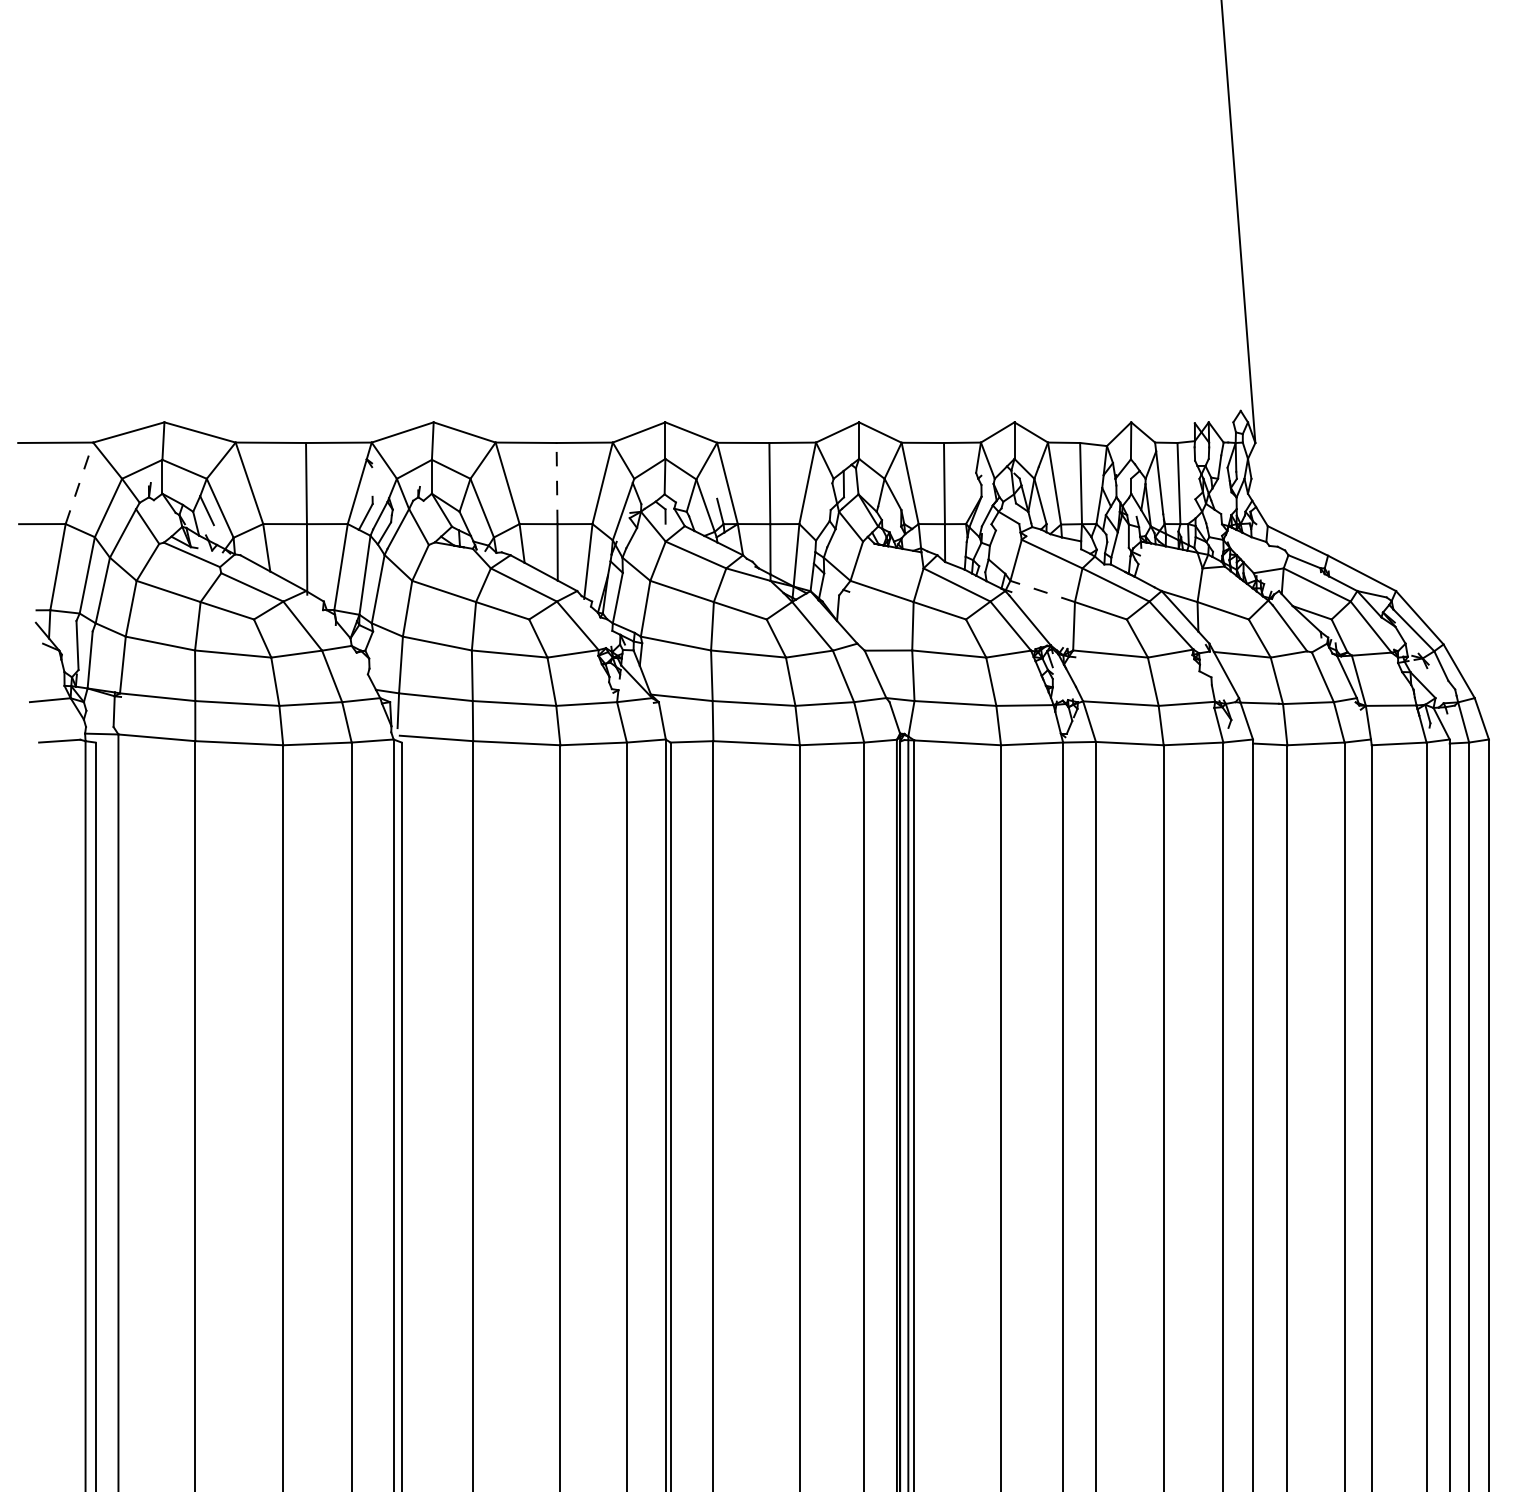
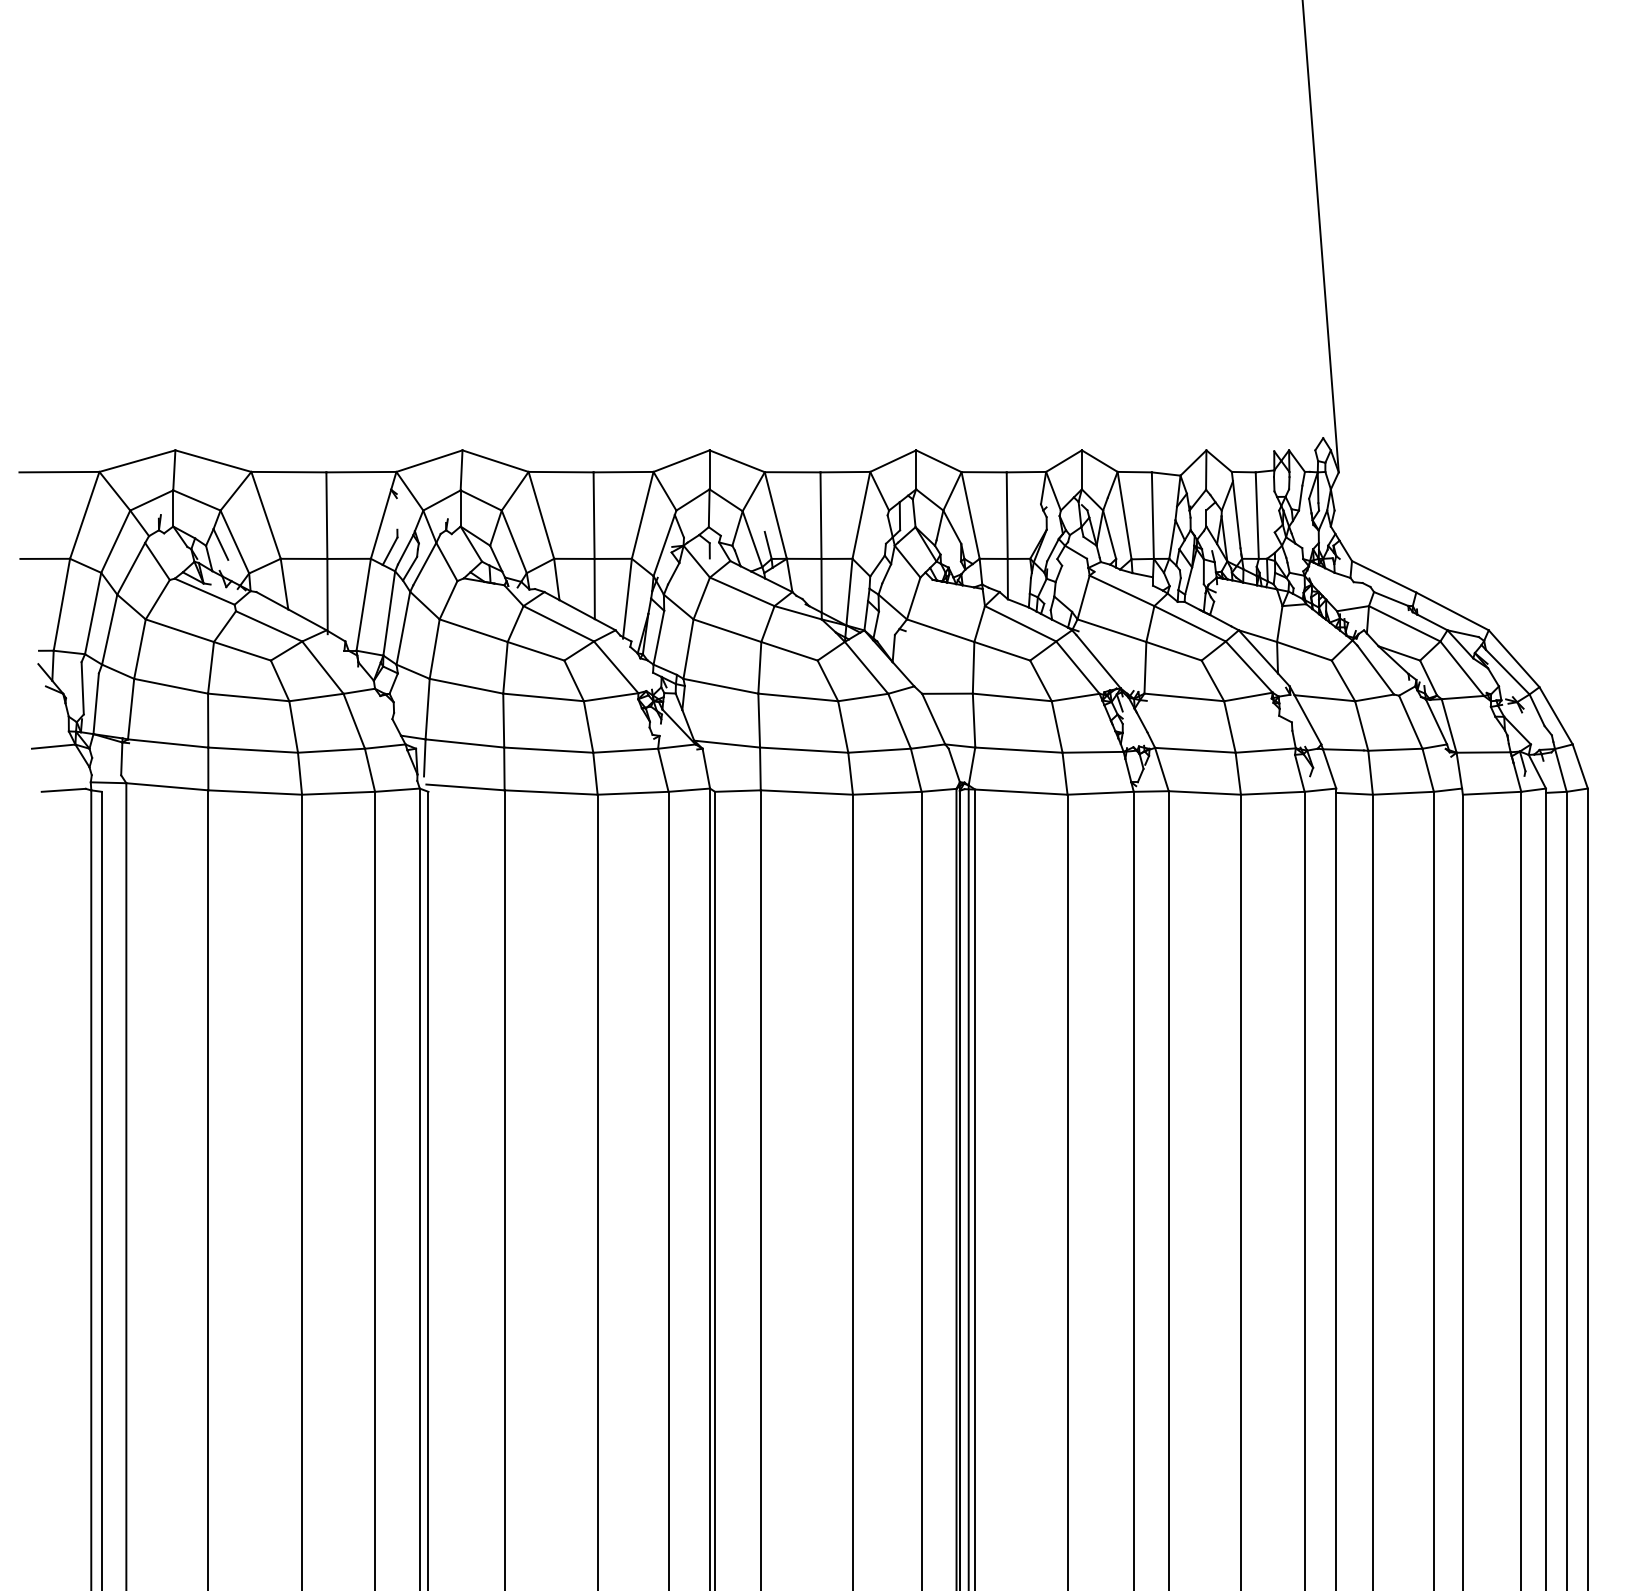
line: (79, 482) -> (84, 514), dashed -> solid
line: (557, 483) -> (594, 515), dashed -> solid
line: (1042, 591) -> (1111, 630), dashed -> solid

